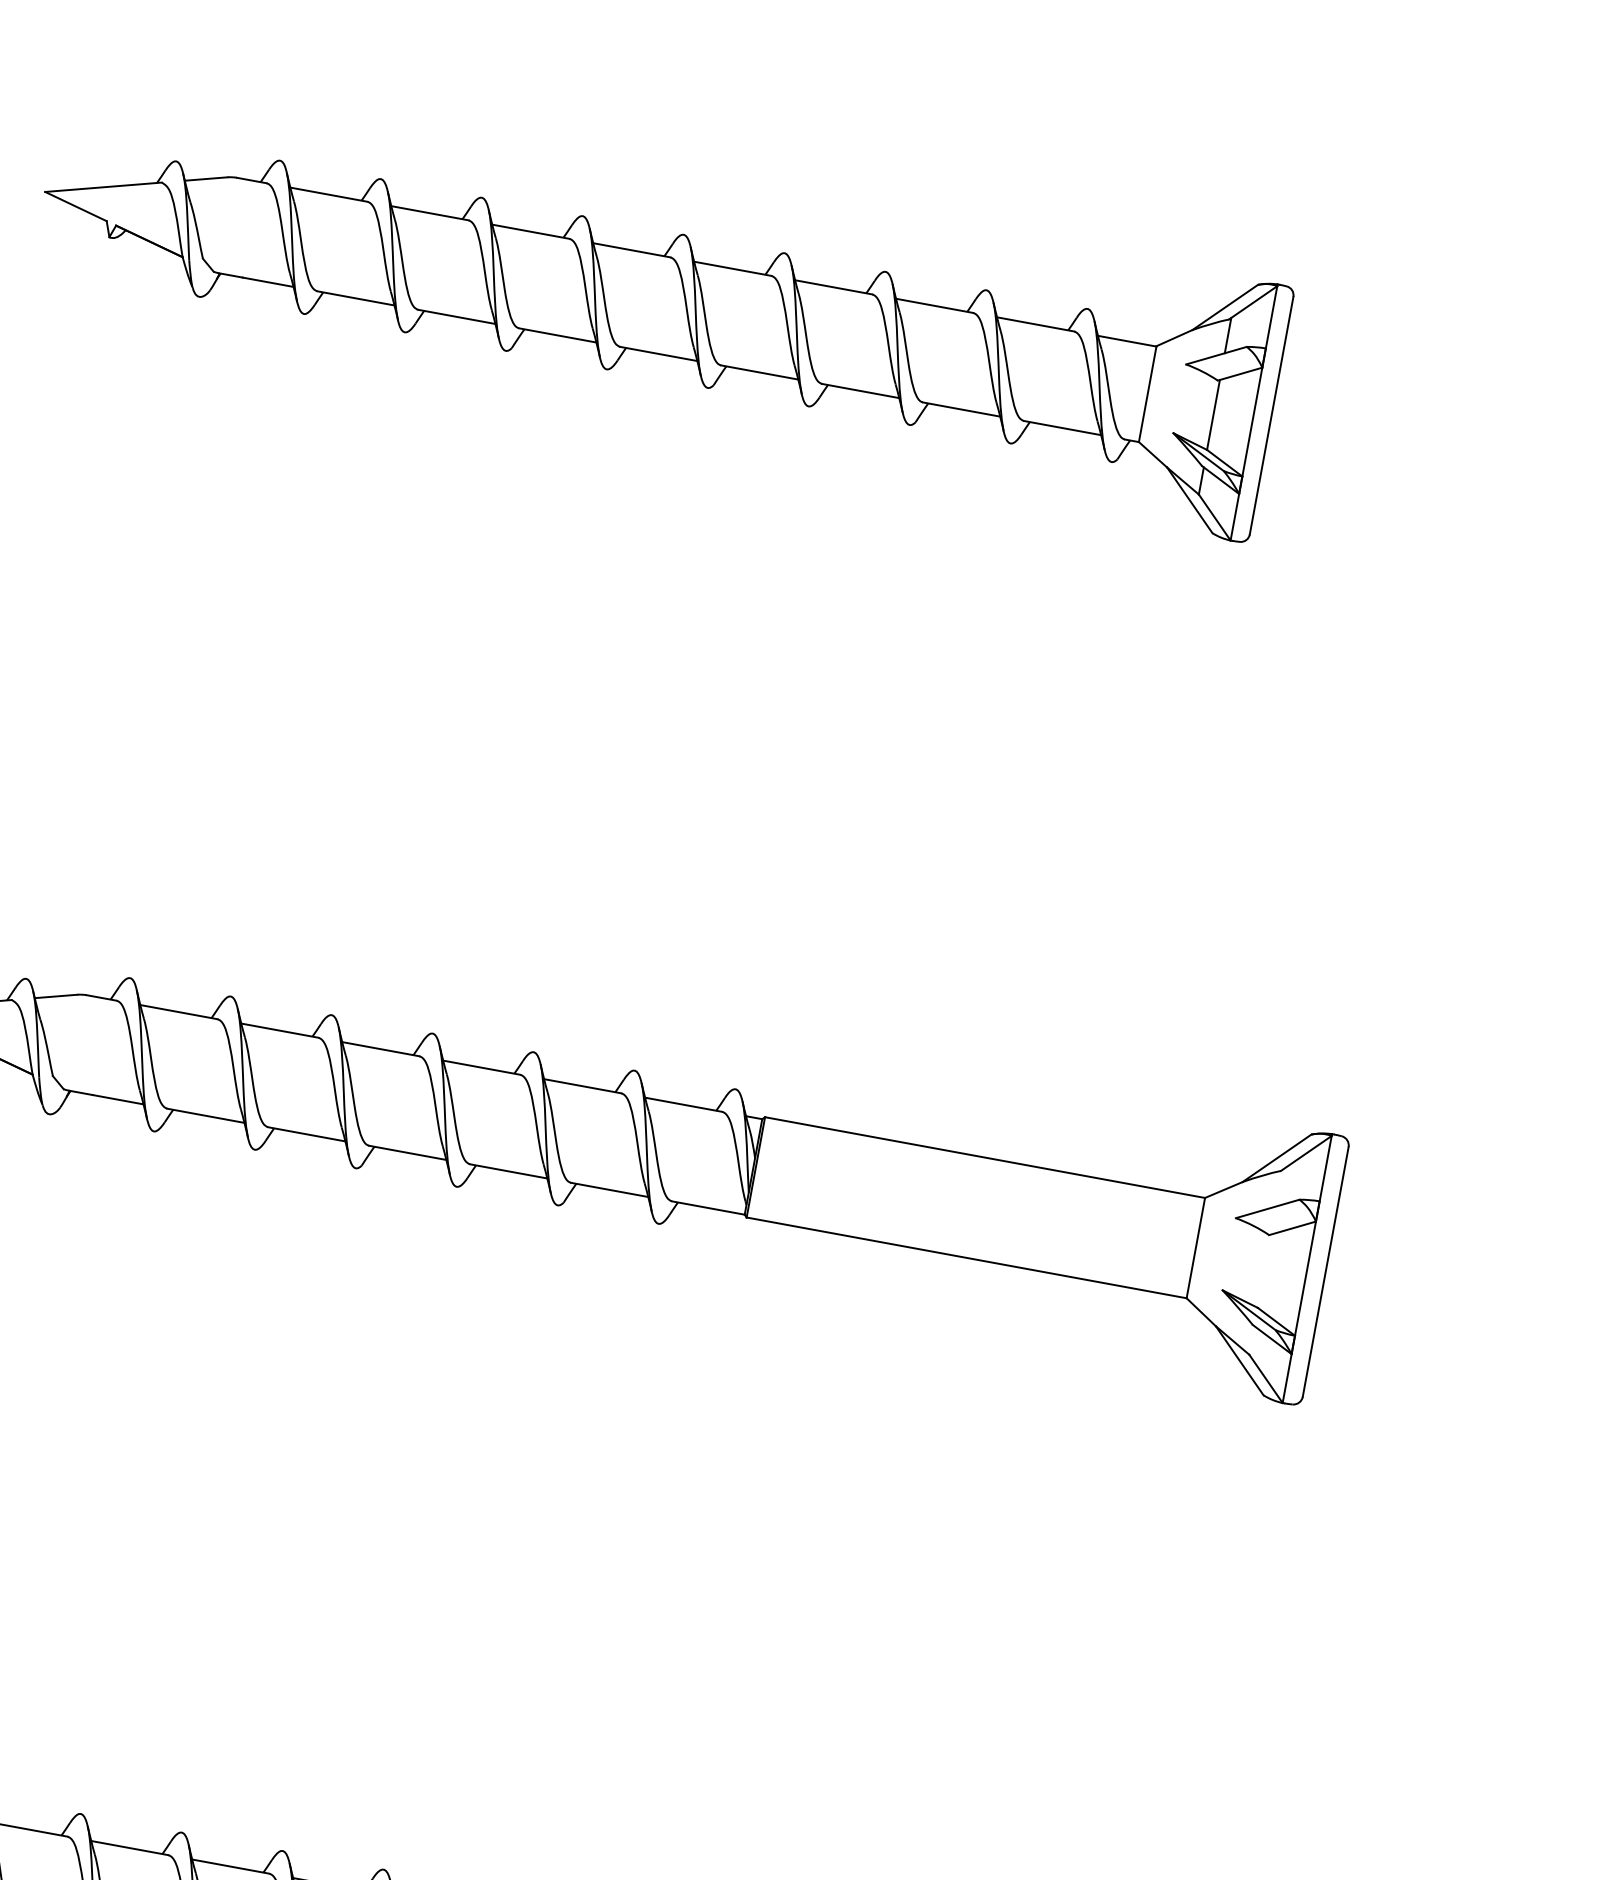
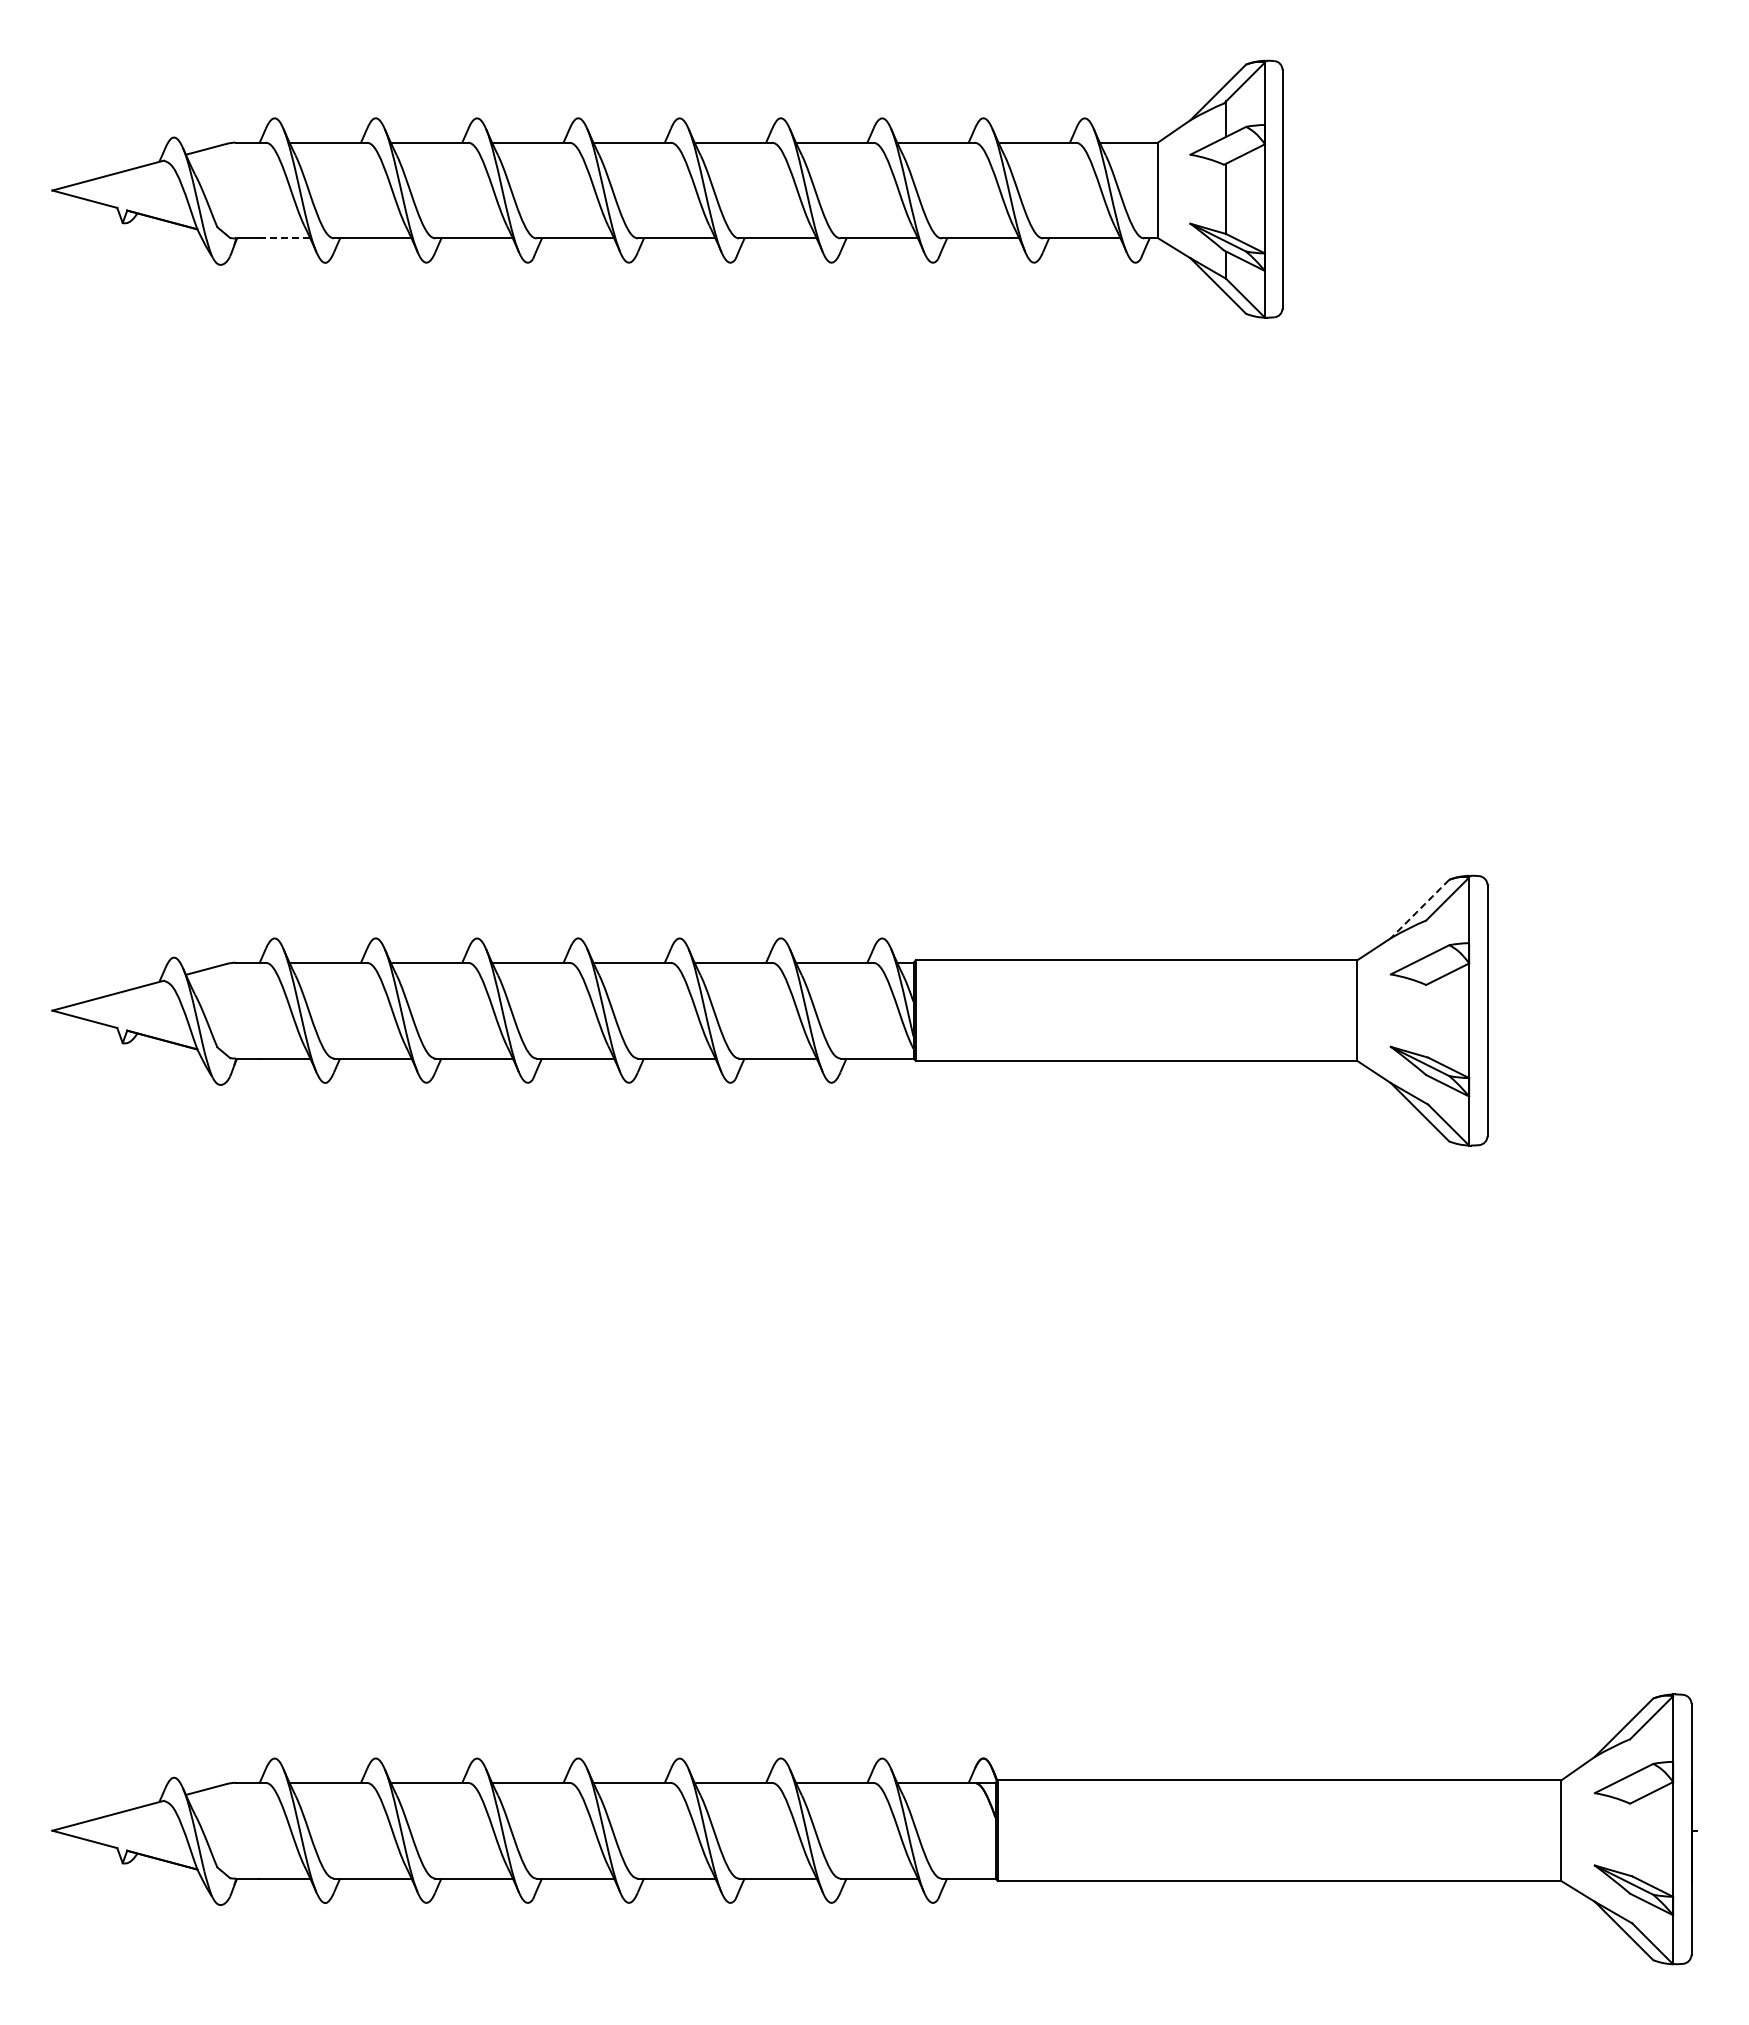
line: (267, 282) -> (284, 238), solid -> dashed
line: (1276, 1158) -> (1419, 909), solid -> dashed

